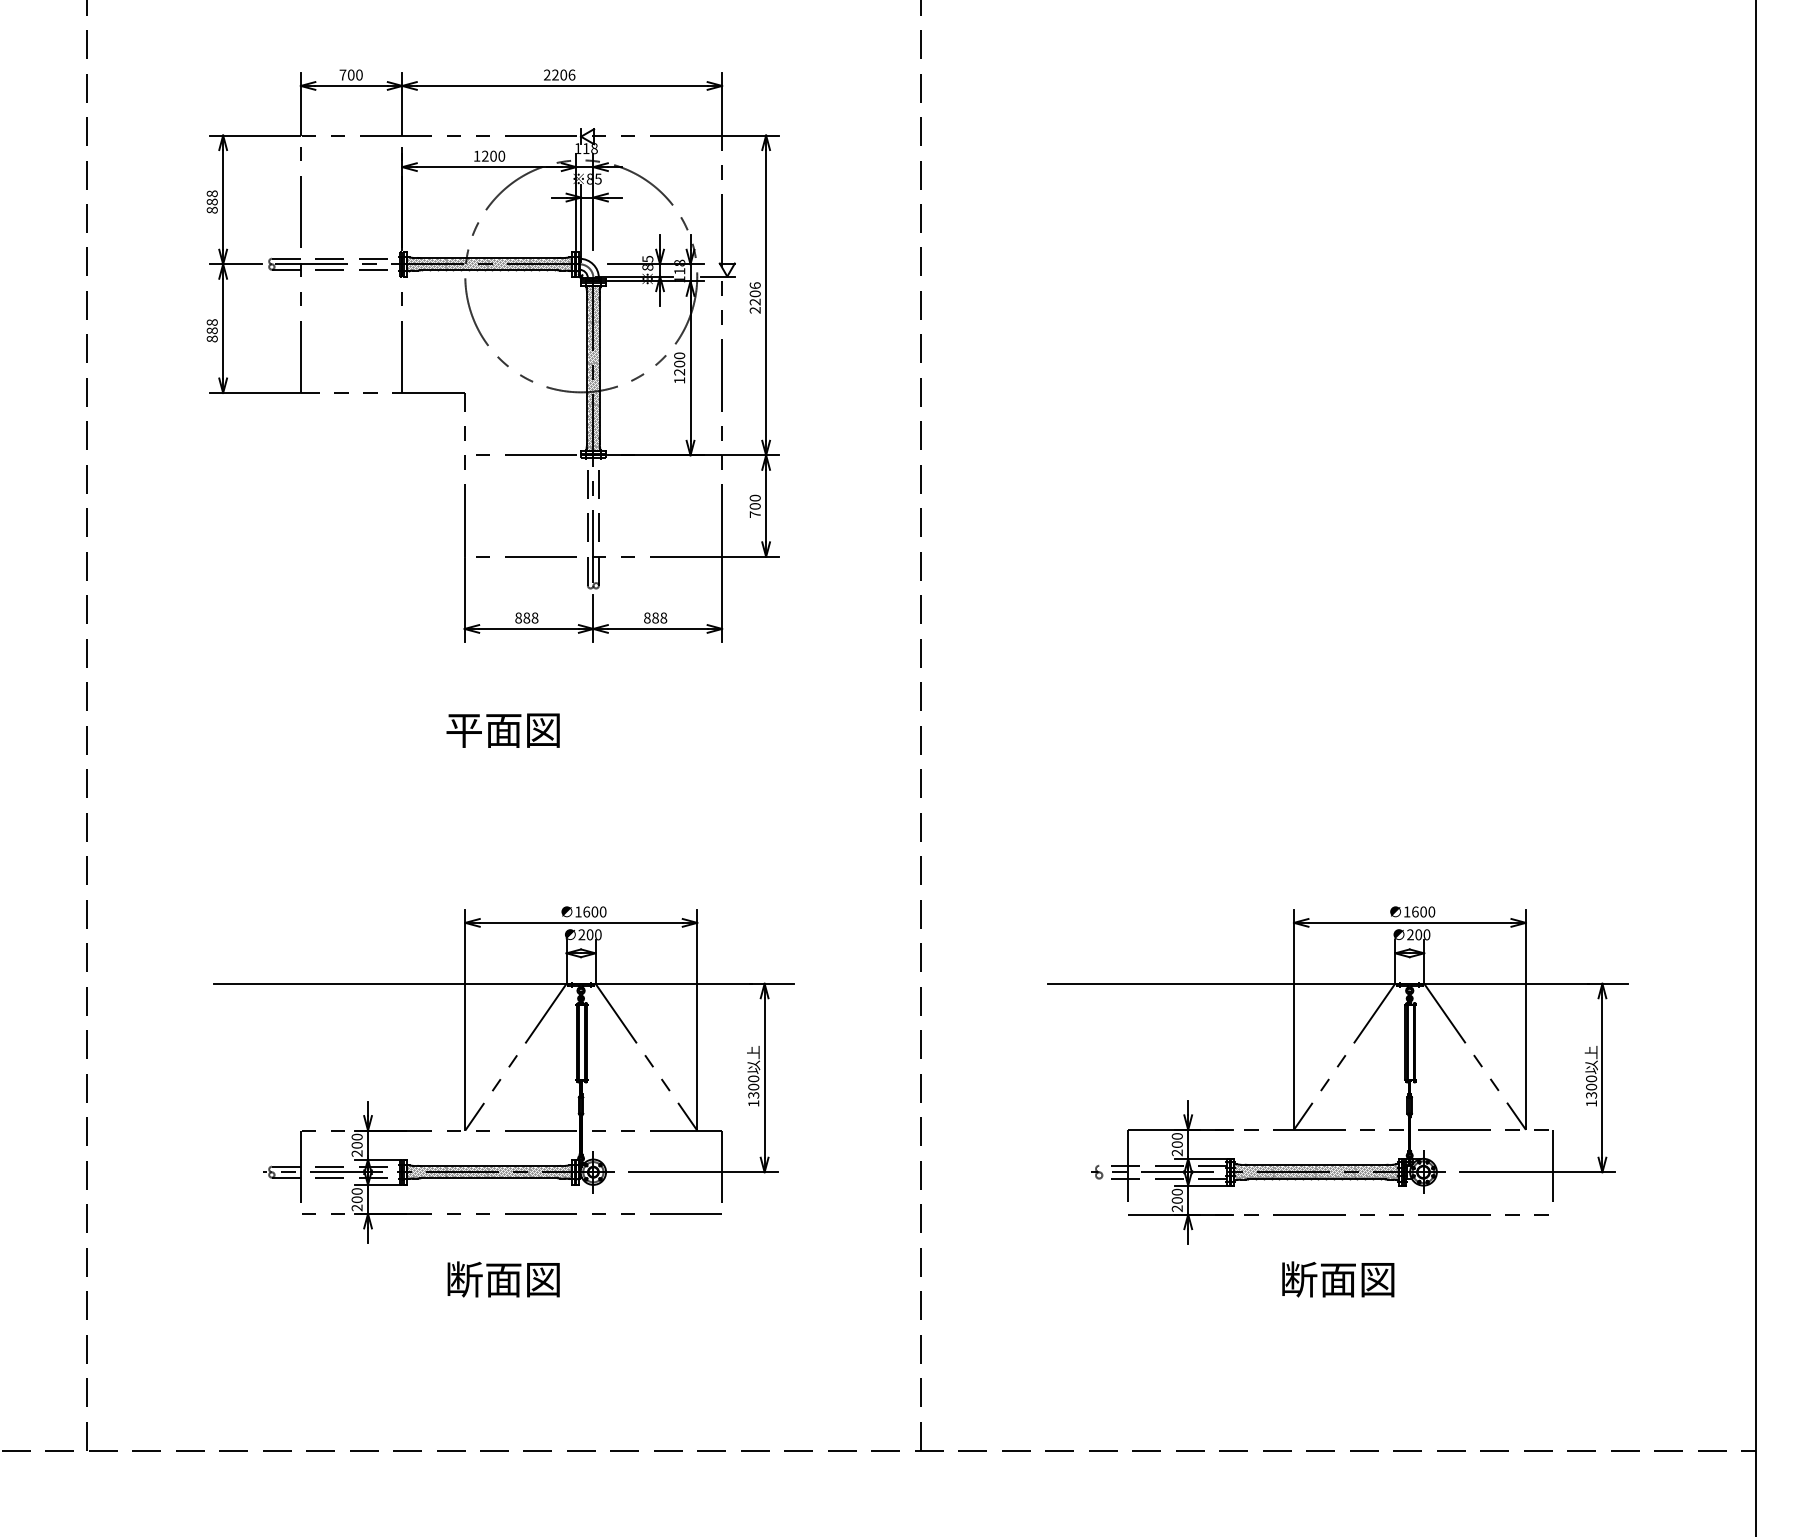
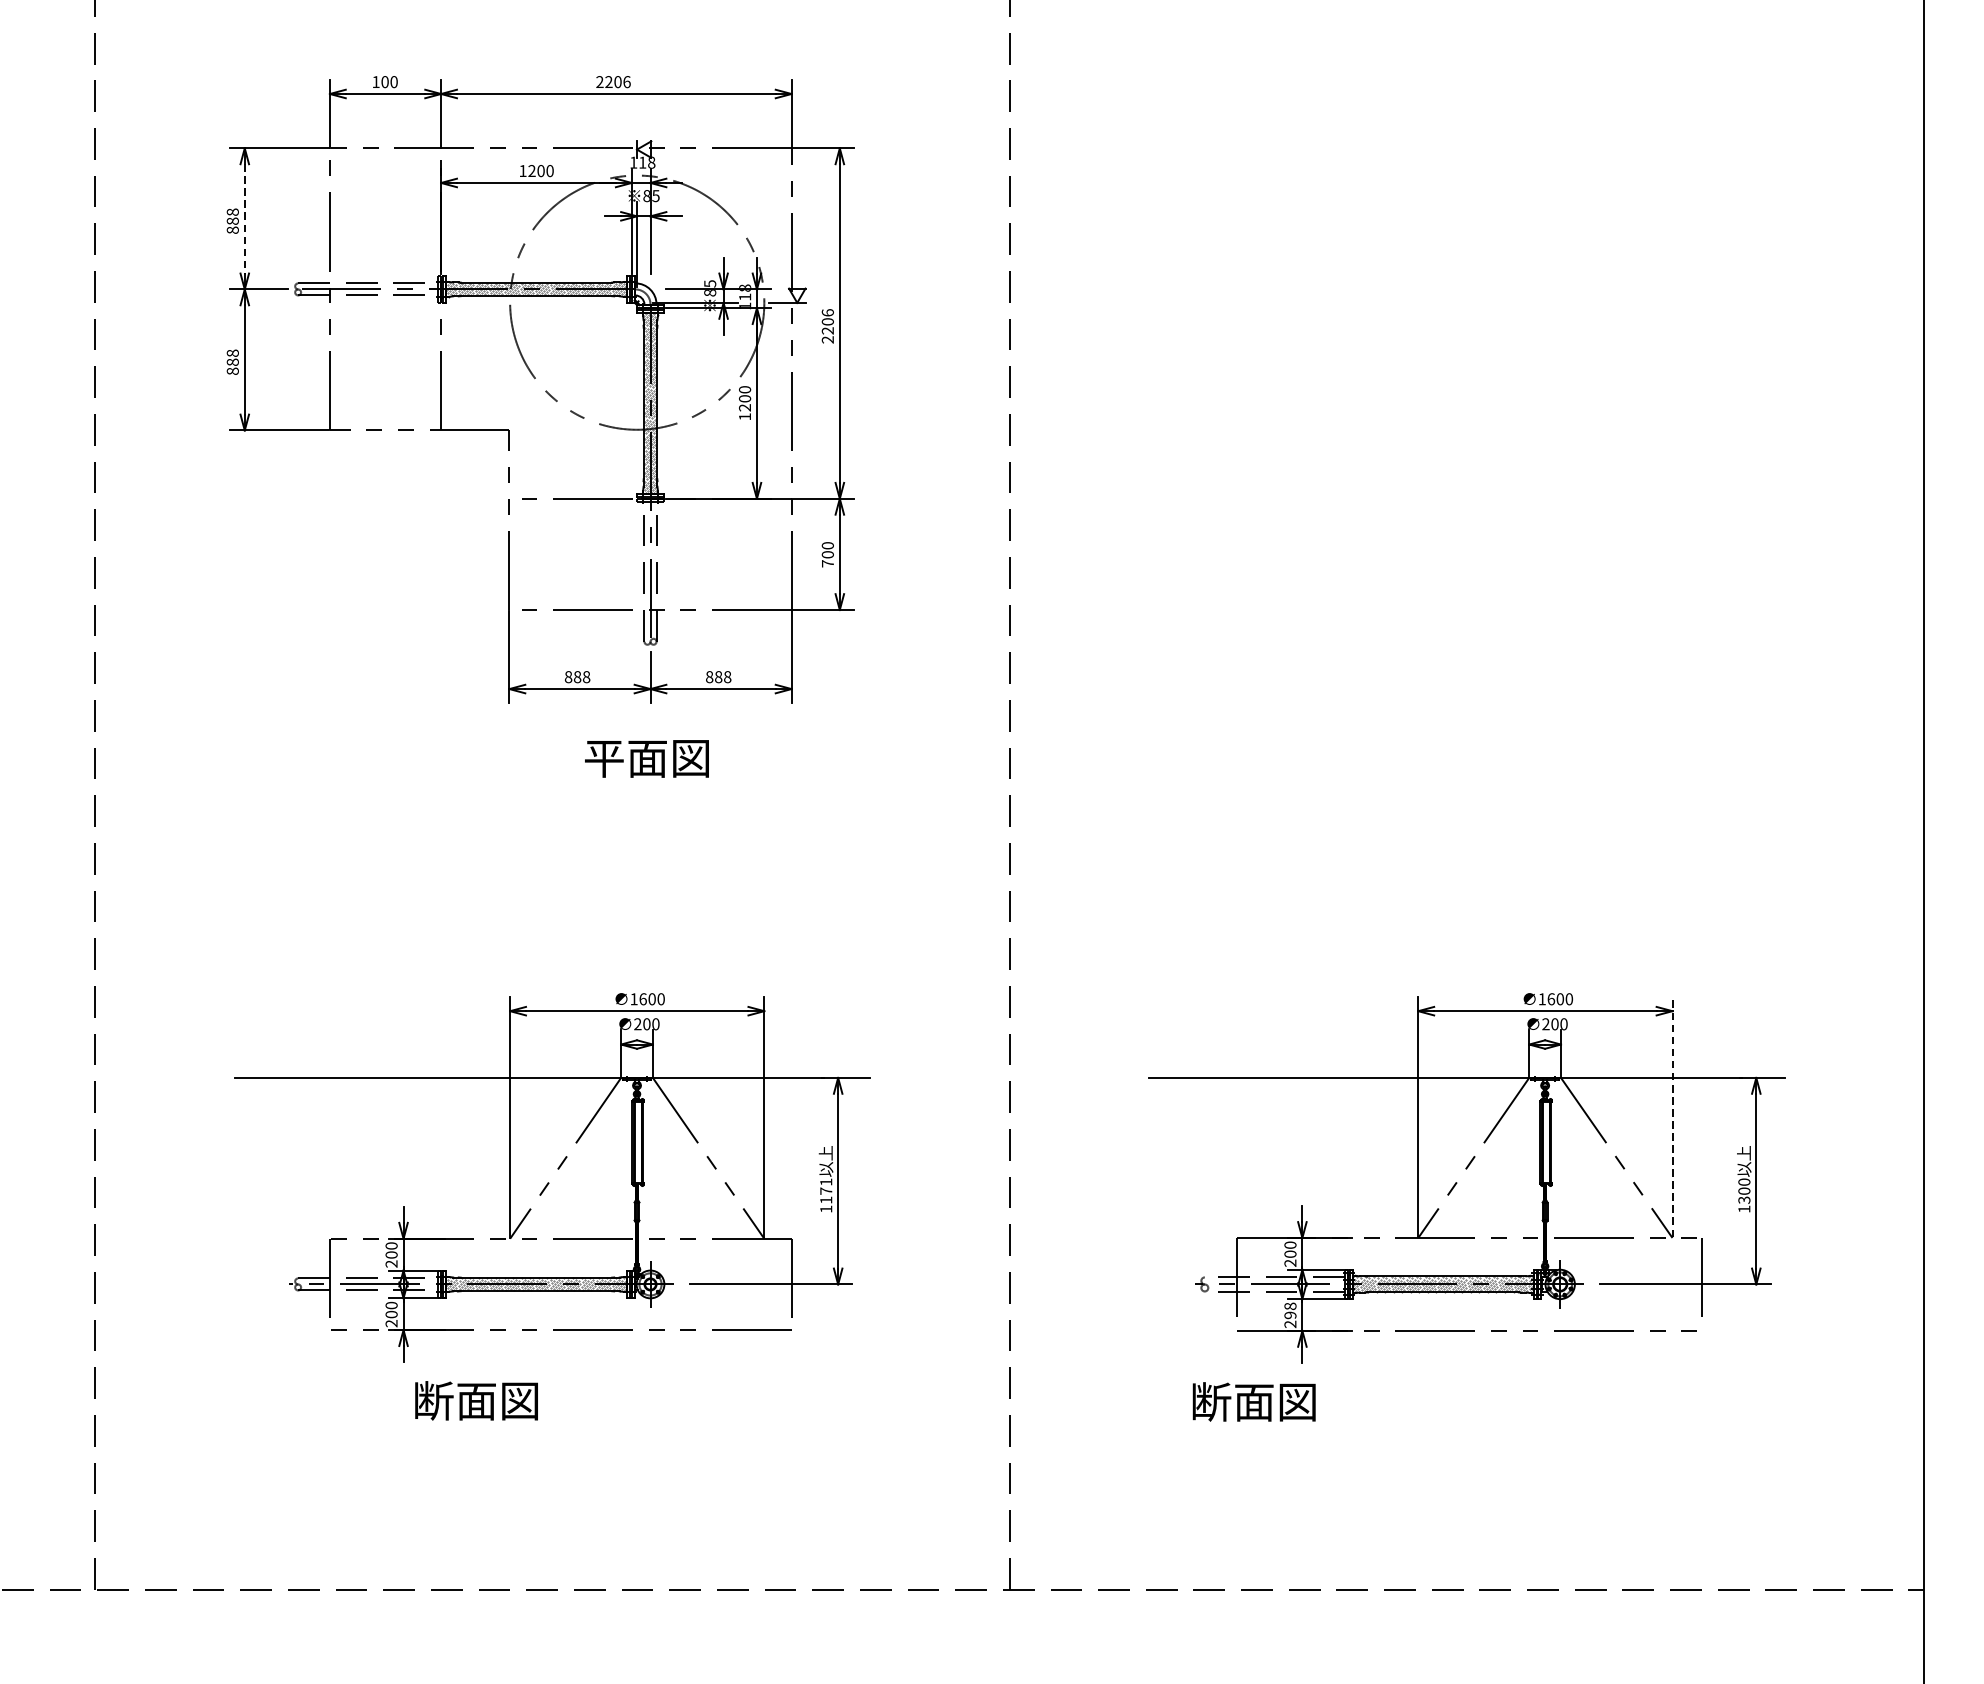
text: (342, 74) -> (375, 81), 700 -> 100
line: (223, 199) -> (245, 218), solid -> dashed
text: (502, 730) -> (646, 758), moved
line: (1525, 1019) -> (1672, 1117), solid -> dashed
text: (753, 1086) -> (825, 1190), 1300 -> 1171
text: (1177, 1195) -> (1290, 1309), 200 -> 298
text: (503, 1279) -> (476, 1400), moved
text: (1338, 1279) -> (1254, 1402), moved

